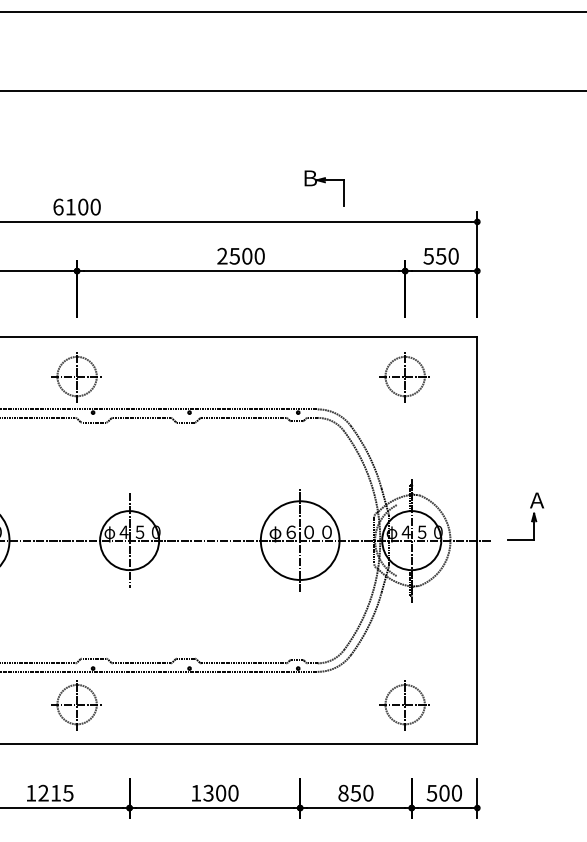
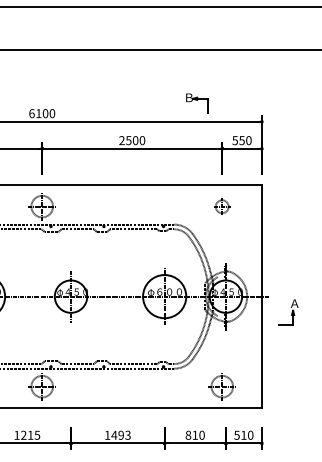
part: (325, 188) -> (197, 103), moved
part: (403, 376) -> (221, 206), size x0.6
part: (525, 516) -> (288, 312), moved
text: (219, 791) -> (120, 434), 1300 -> 1493
text: (354, 791) -> (194, 434), 850 -> 810
text: (443, 791) -> (243, 434), 500 -> 510

